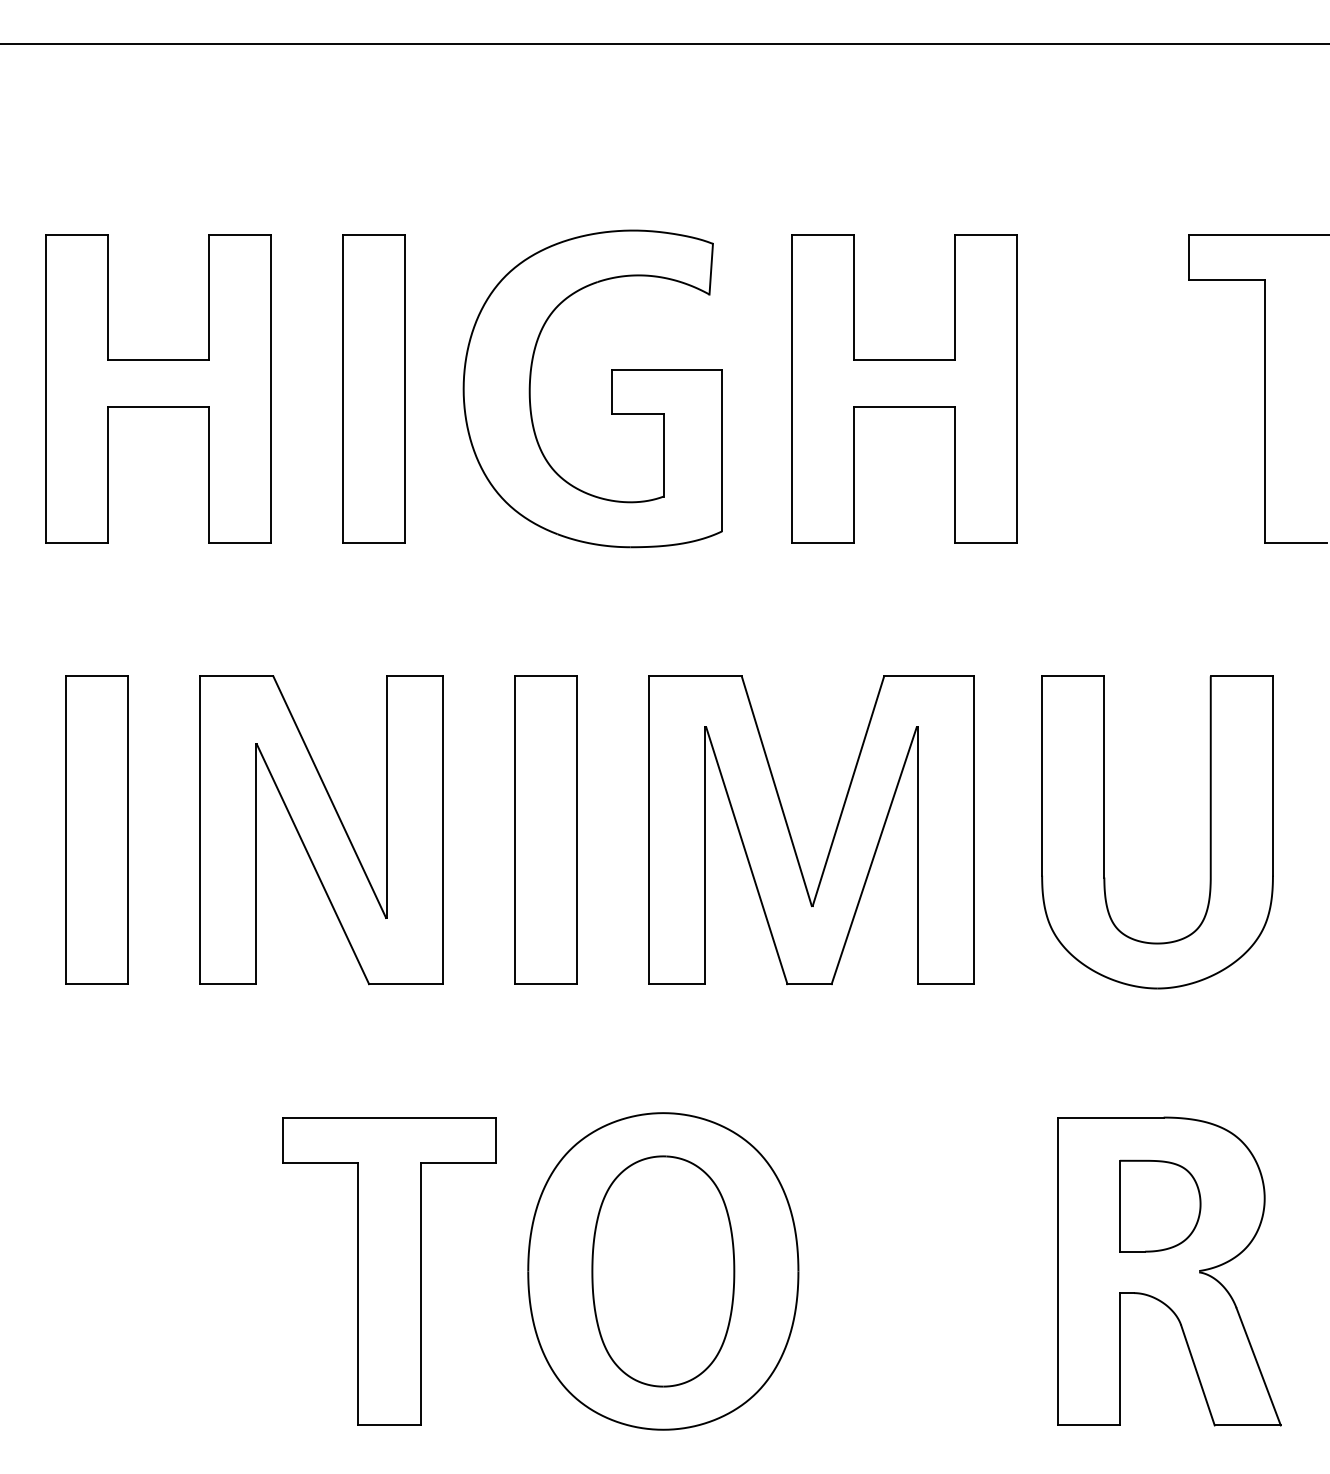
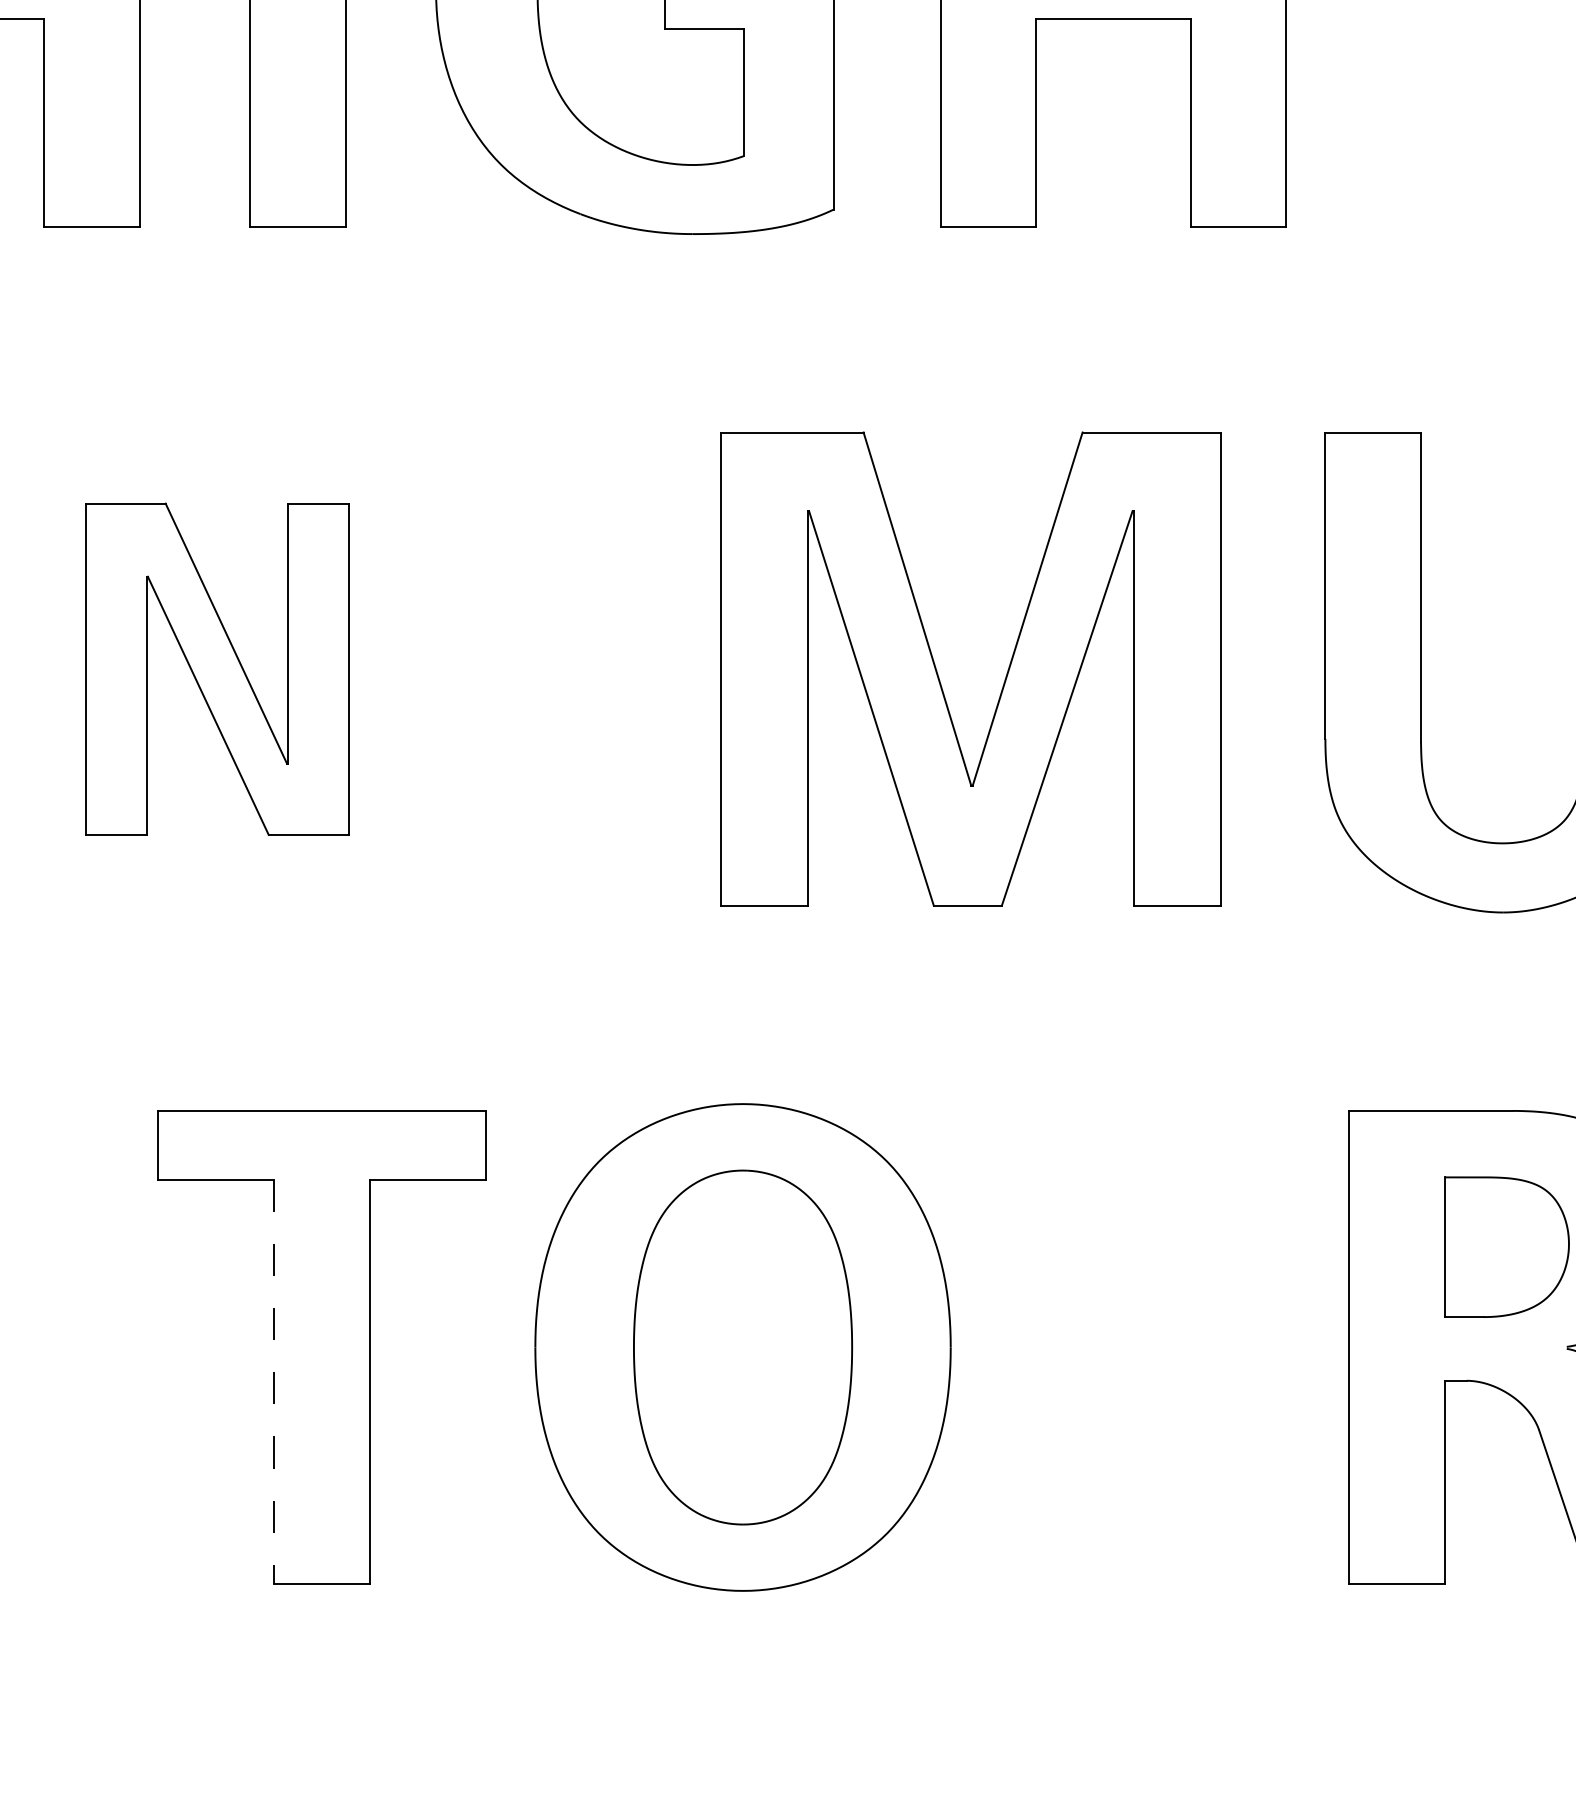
part: (545, 829) -> (561, 668), removed
part: (321, 830) -> (217, 669), size x0.7
line: (358, 1294) -> (274, 1382), solid -> dashed

